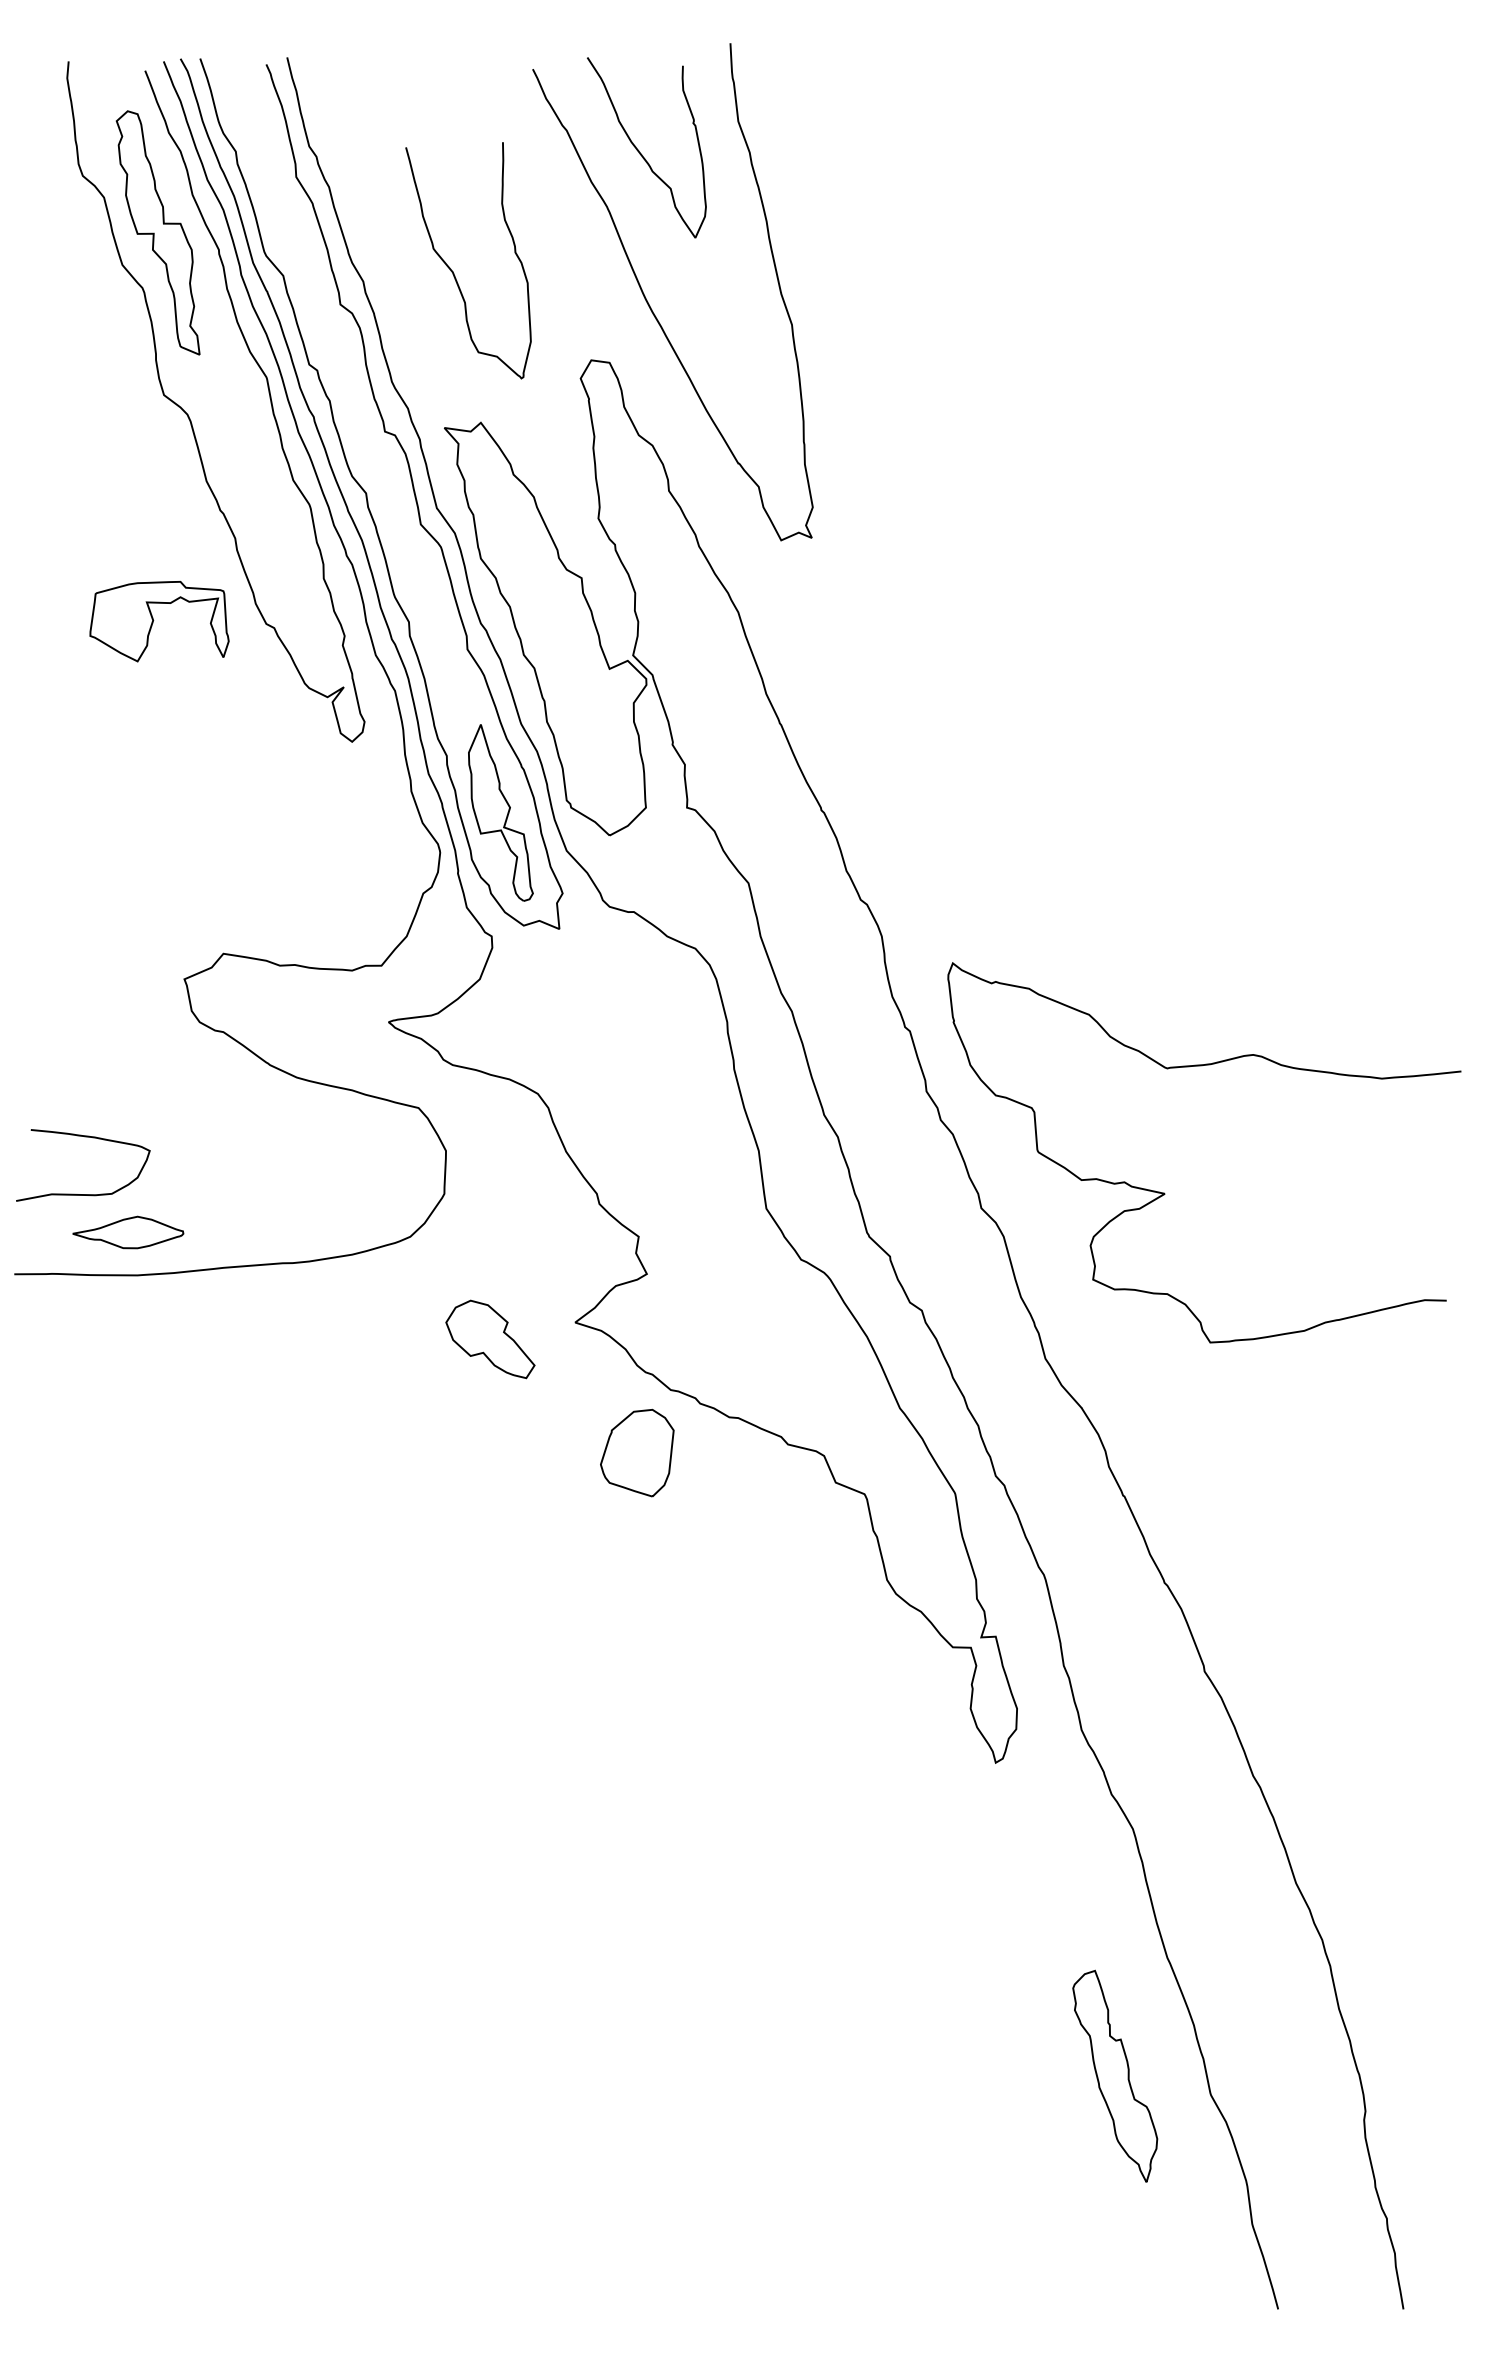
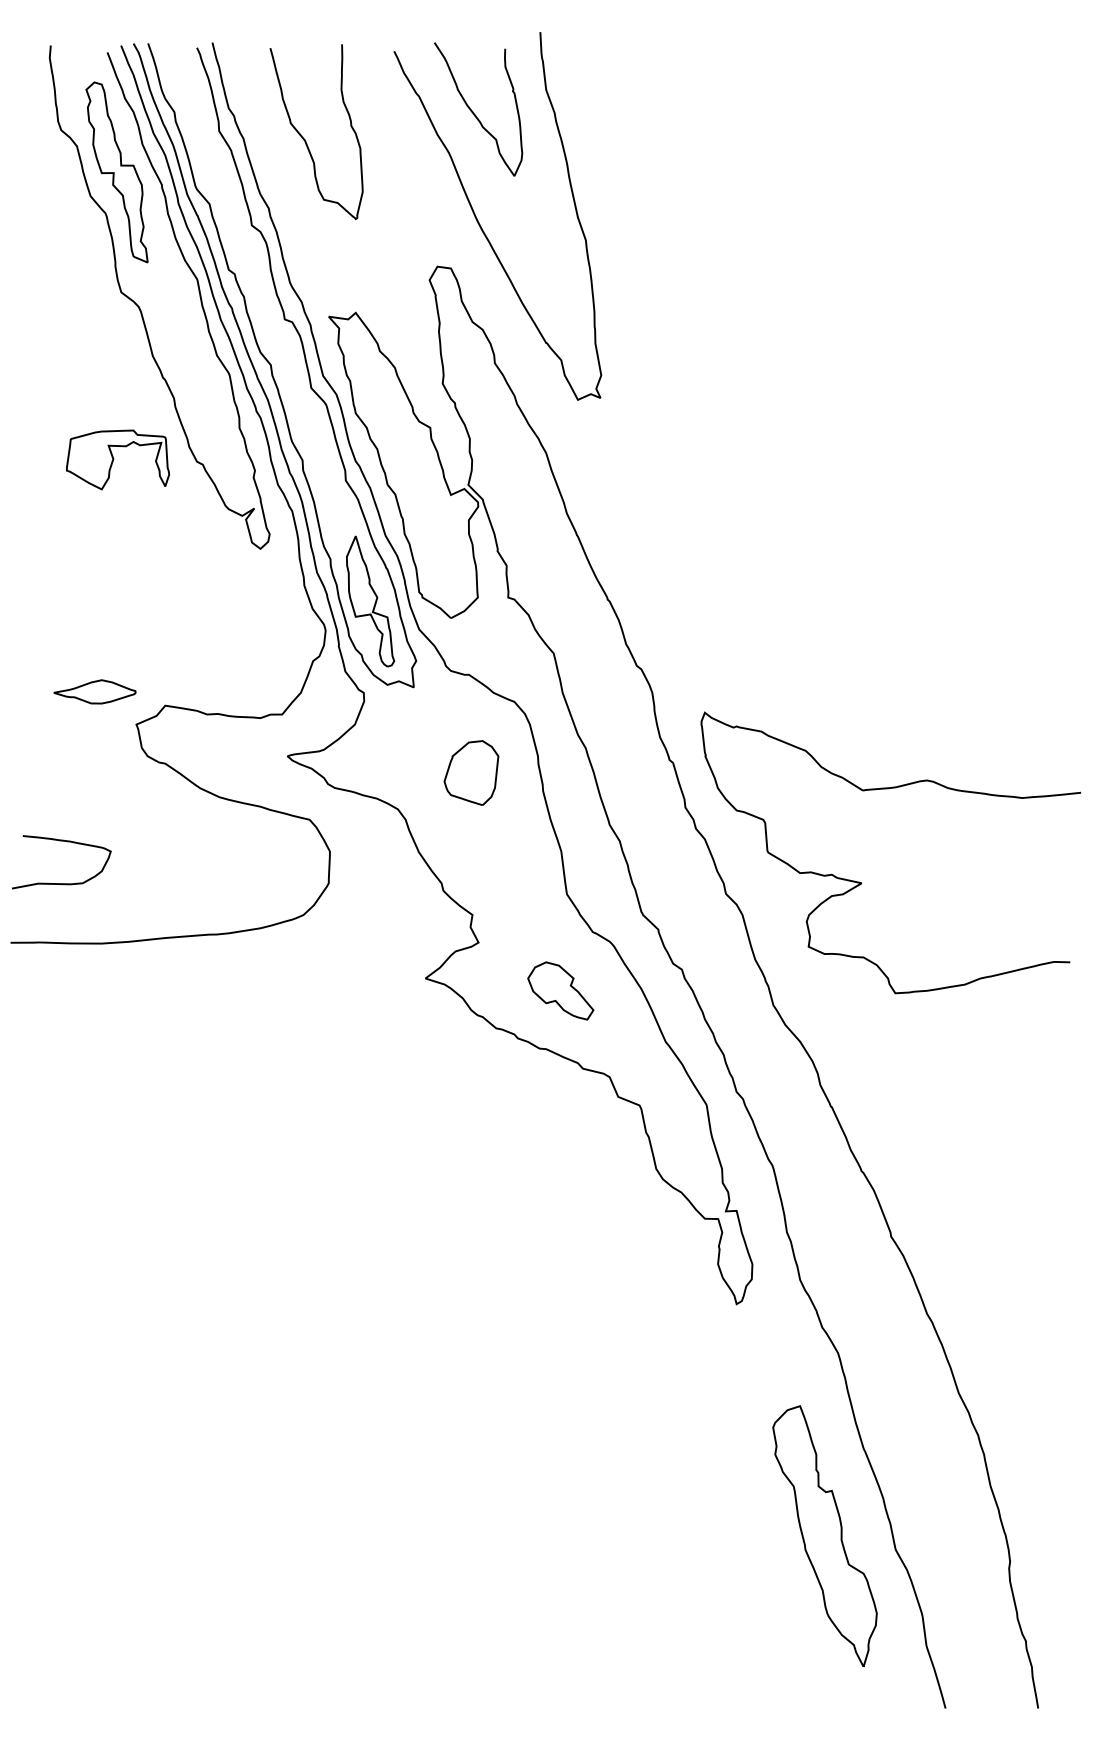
curve: (453, 270) -> (305, 139), moved
part: (127, 1231) -> (94, 691), moved
part: (490, 1338) -> (560, 990), moved
part: (637, 1452) -> (471, 772), moved
part: (1114, 2075) -> (824, 1535), size x1.67

